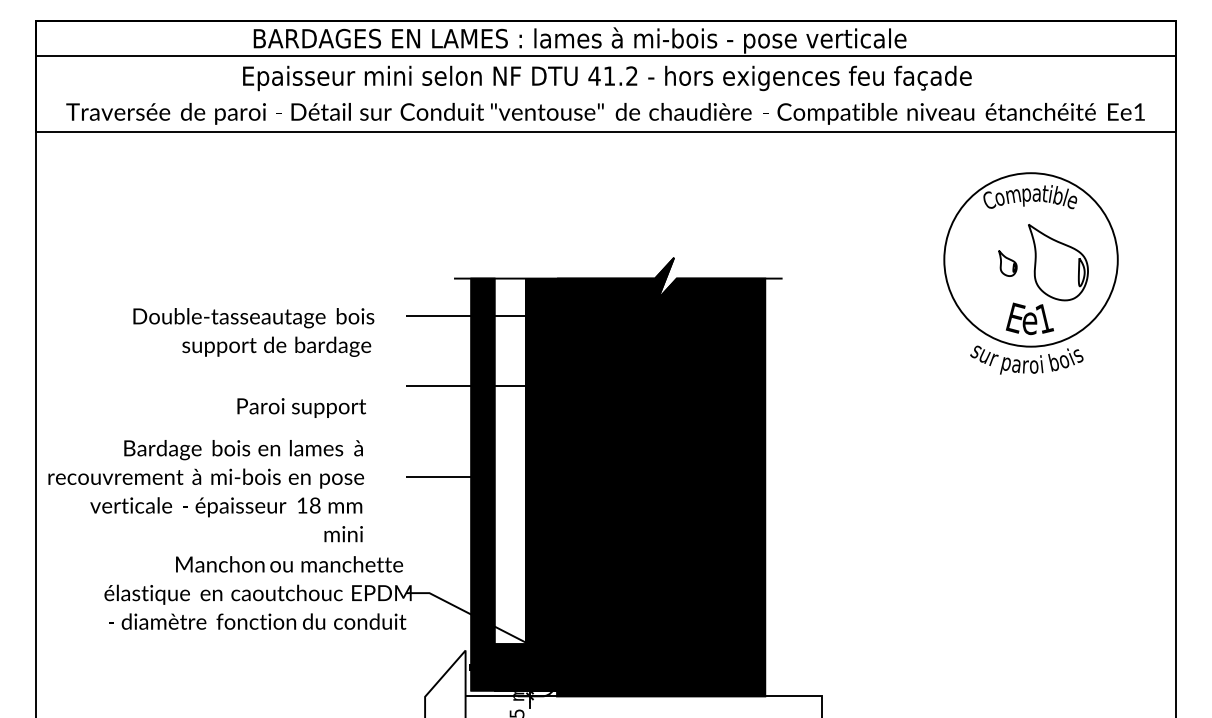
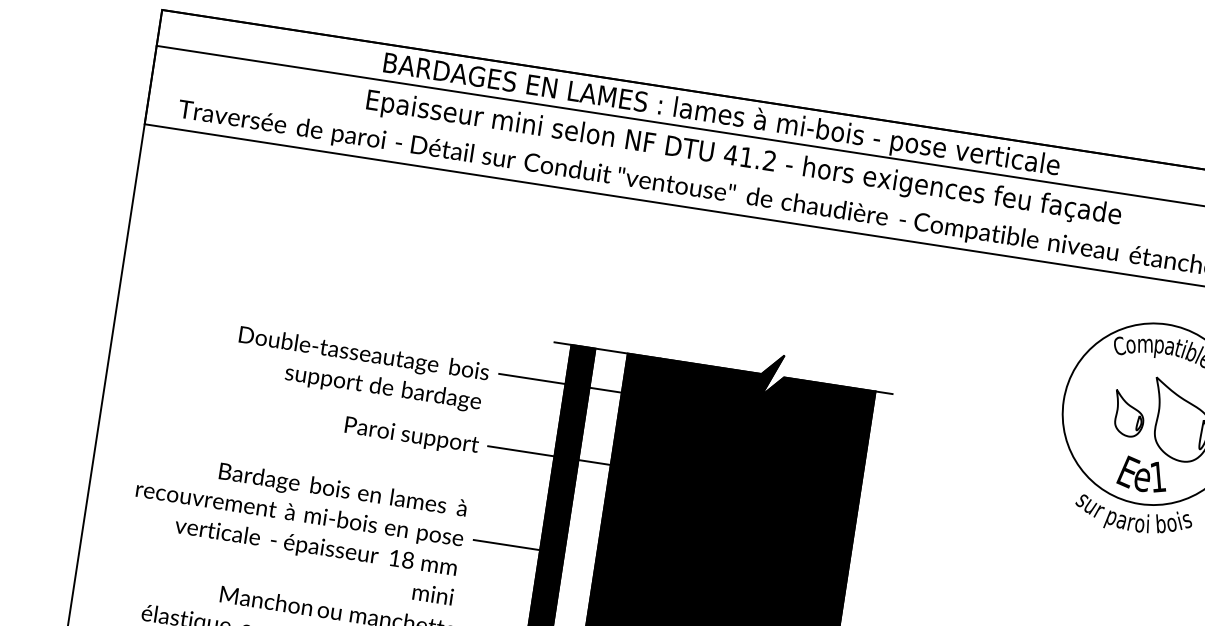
part: (1007, 263) -> (1128, 414), size x1.67
text: (253, 332) -> (361, 369), moved
text: (301, 407) -> (411, 435), moved
text: (206, 491) -> (297, 528), moved

